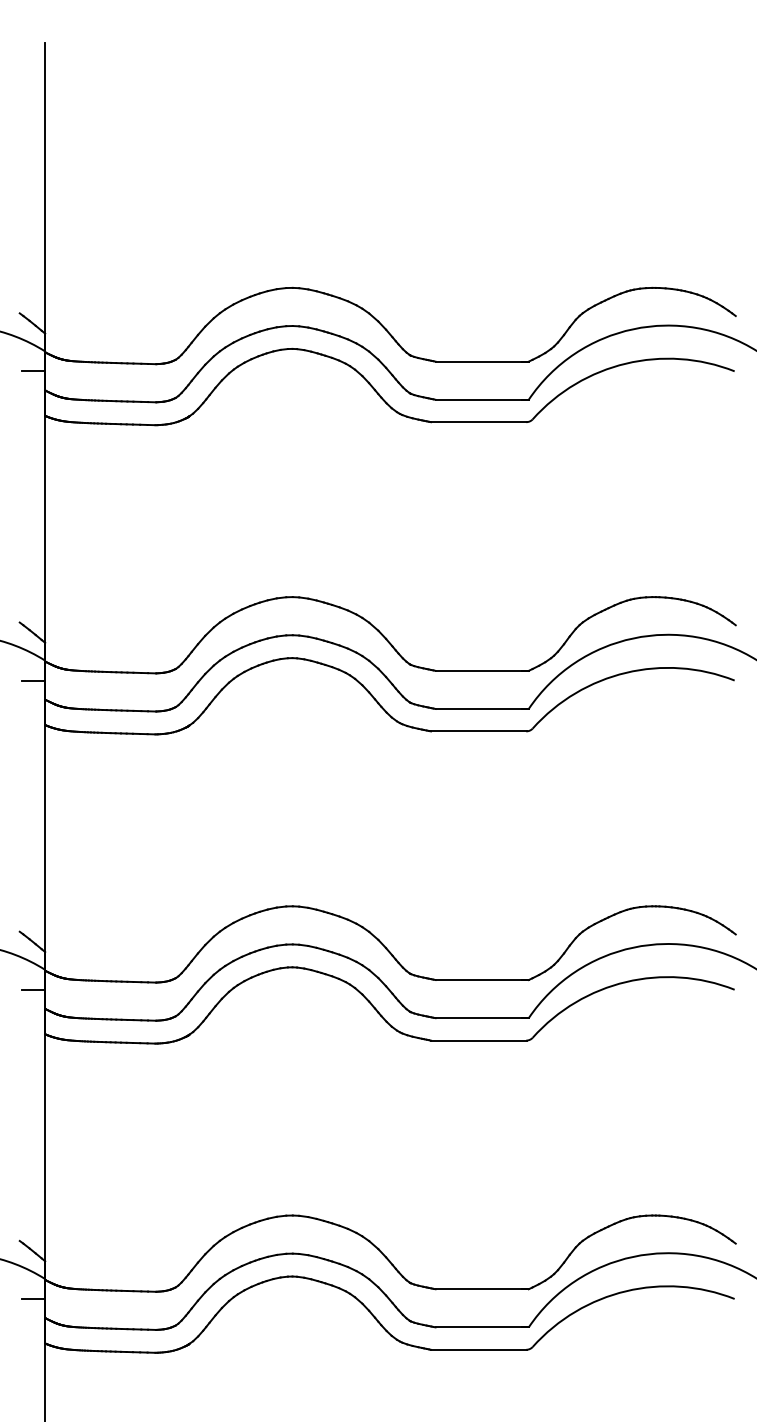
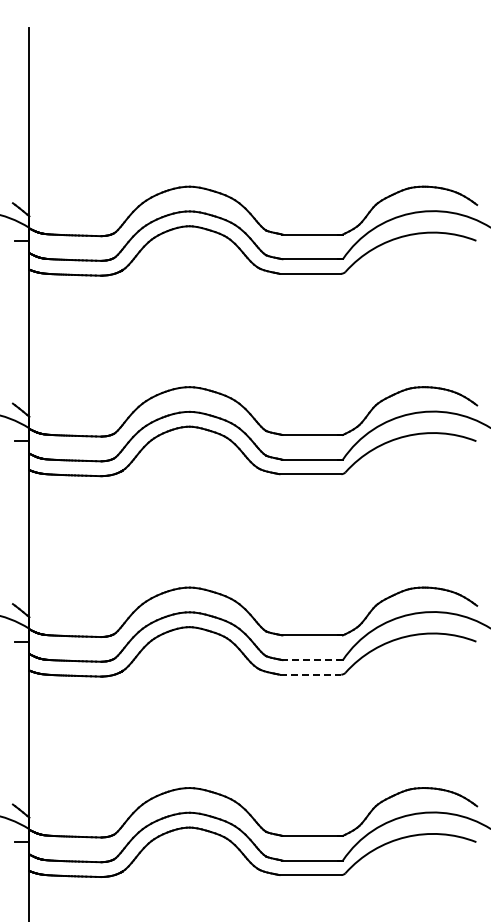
line: (481, 1018) -> (312, 660), solid -> dashed
line: (478, 1040) -> (310, 674), solid -> dashed

